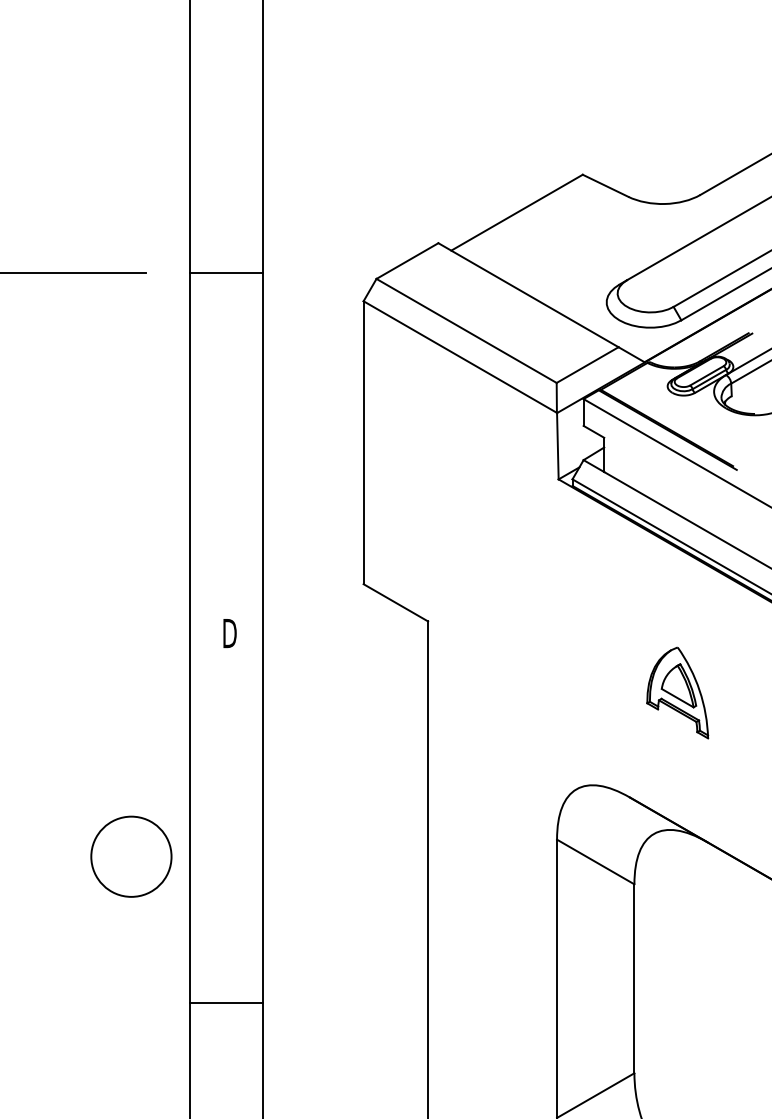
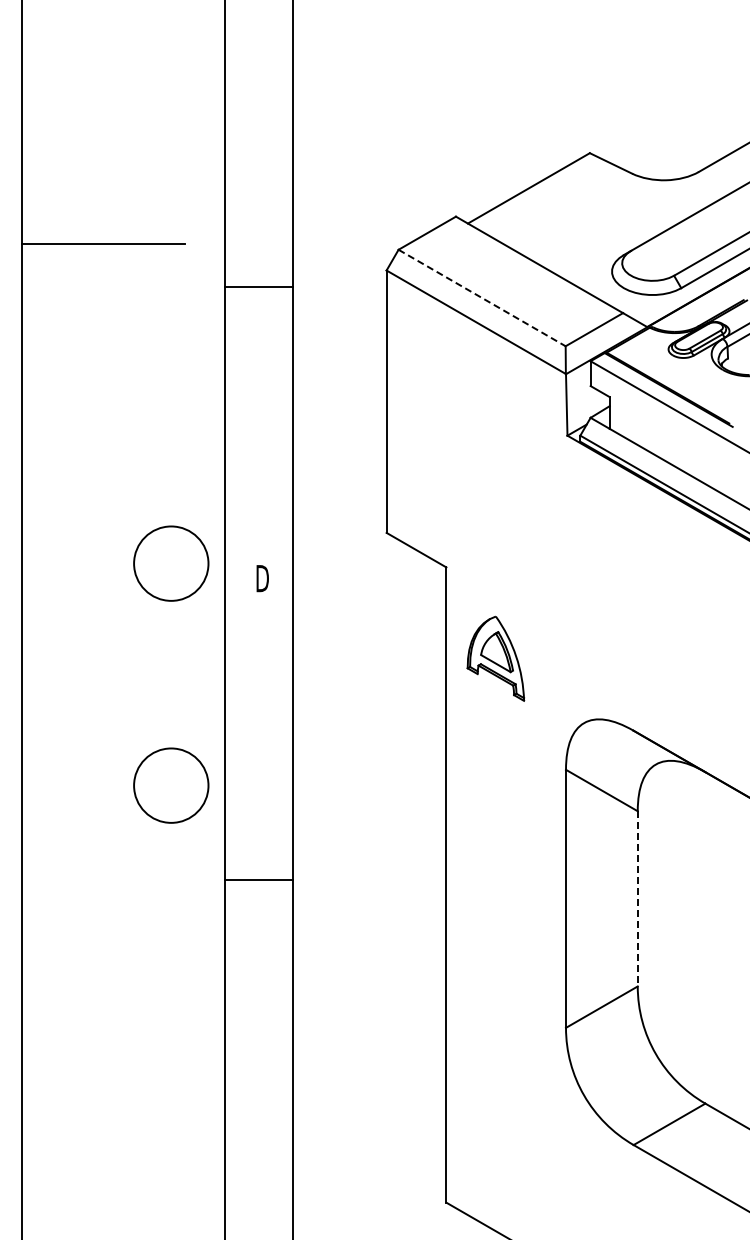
line: (226, 273) -> (259, 287), moved
line: (467, 331) -> (482, 298), solid -> dashed
circle: (131, 617) -> (171, 563), added
part: (677, 692) -> (495, 658), moved
line: (634, 978) -> (637, 898), solid -> dashed
line: (226, 1002) -> (259, 879), moved

